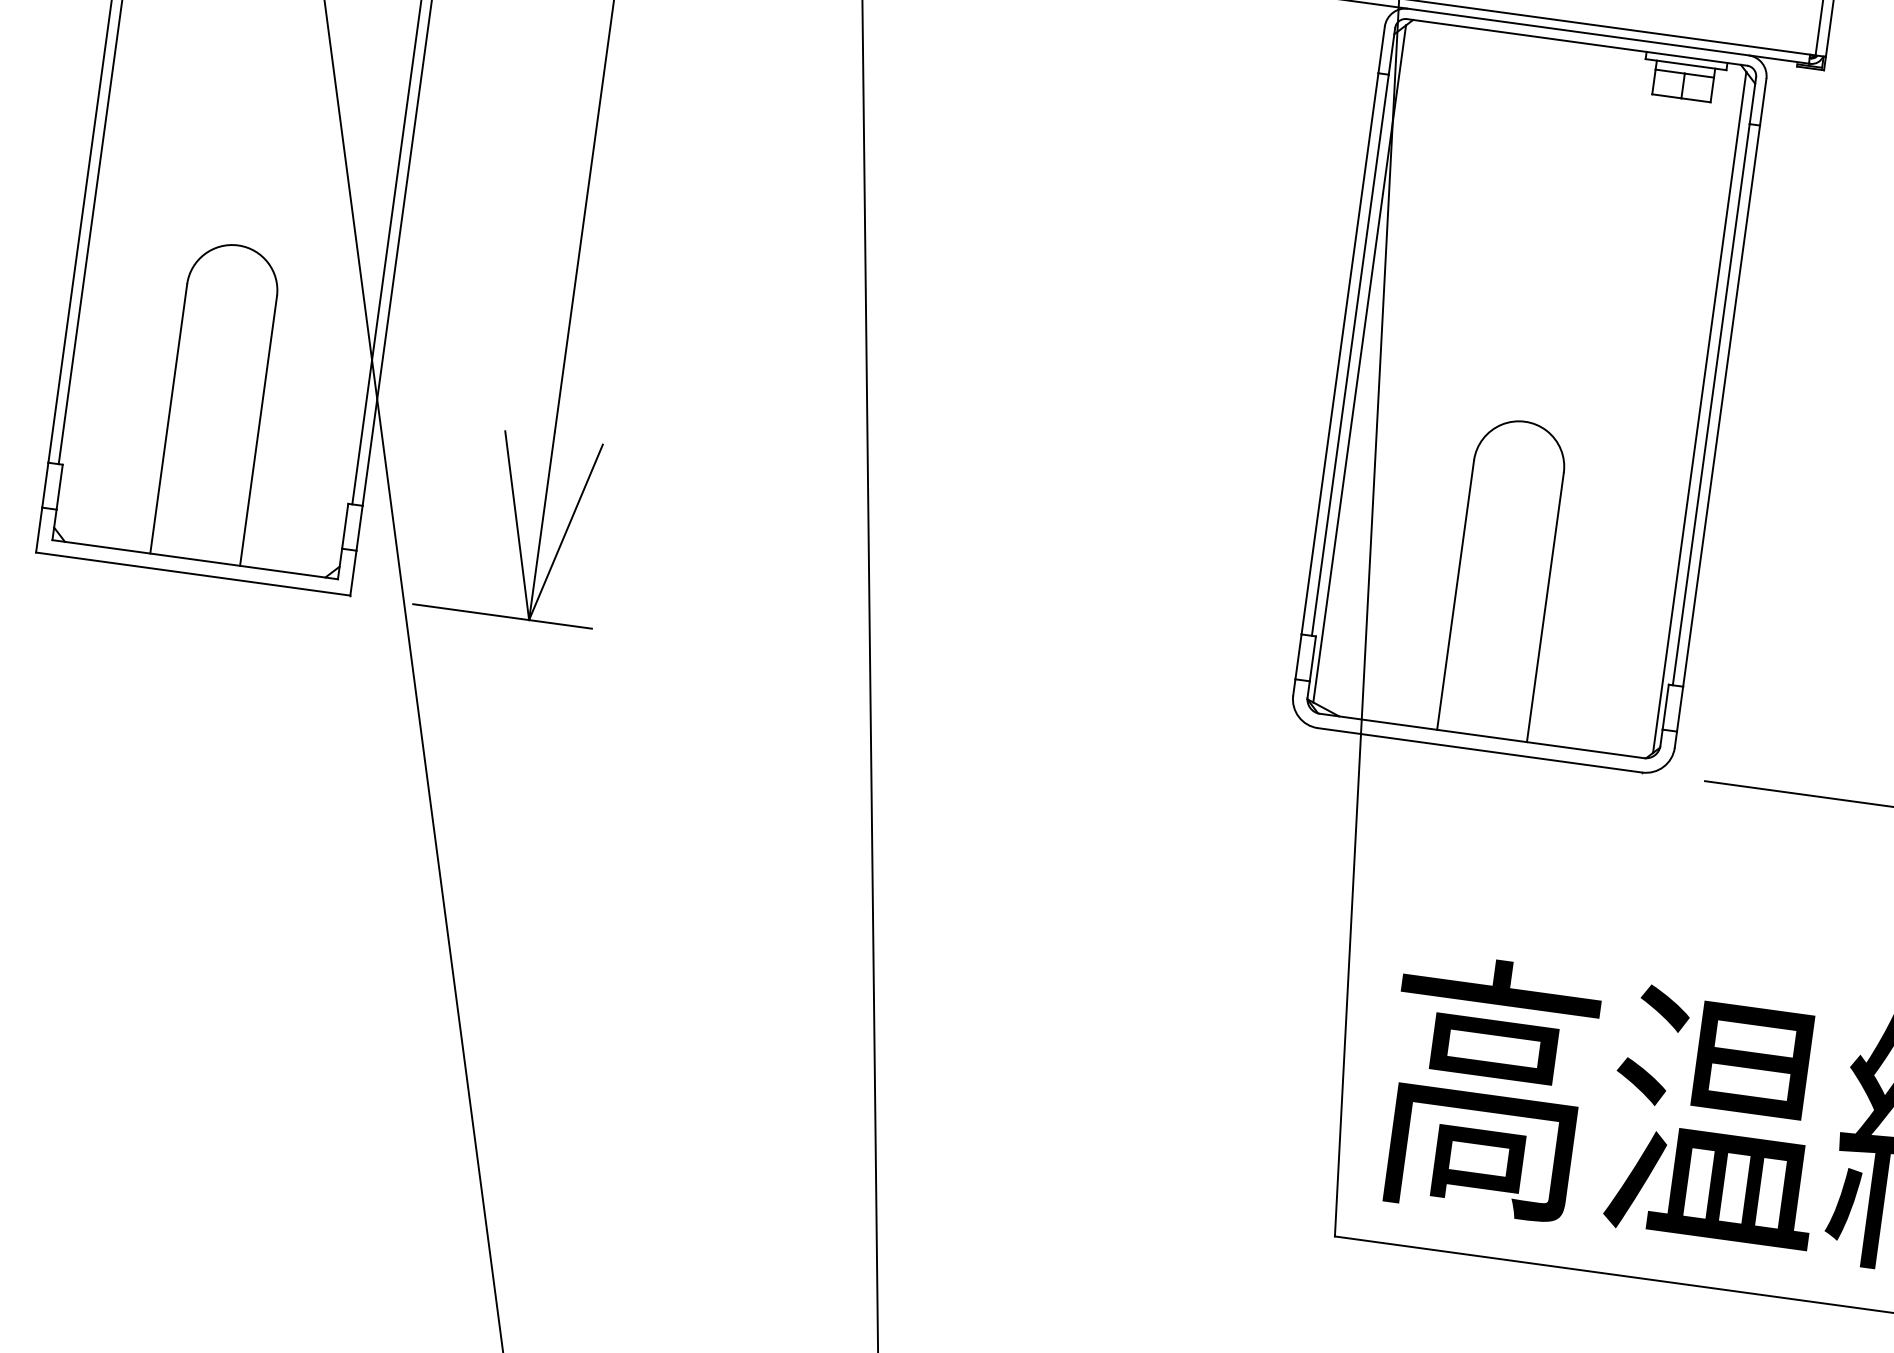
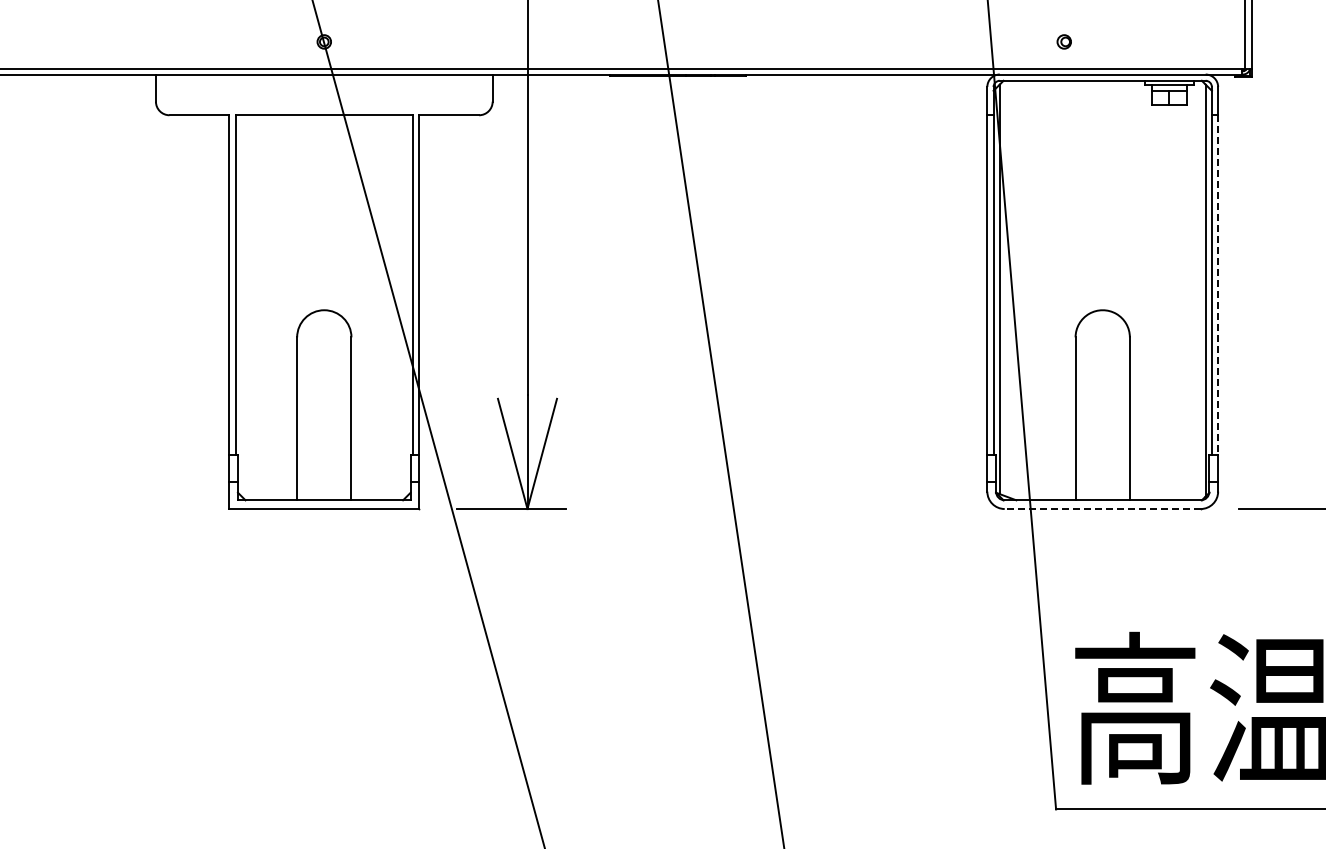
line: (1722, 405) -> (1218, 284), solid -> dashed
line: (1479, 751) -> (1102, 509), solid -> dashed

